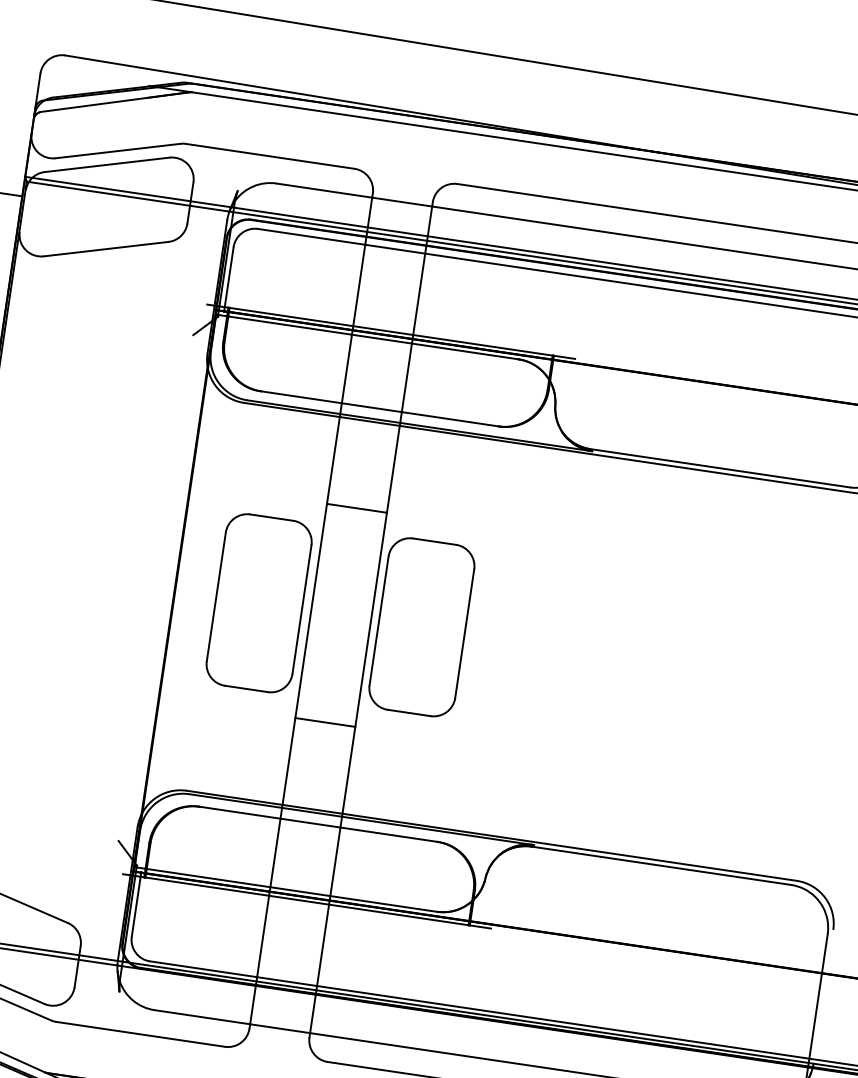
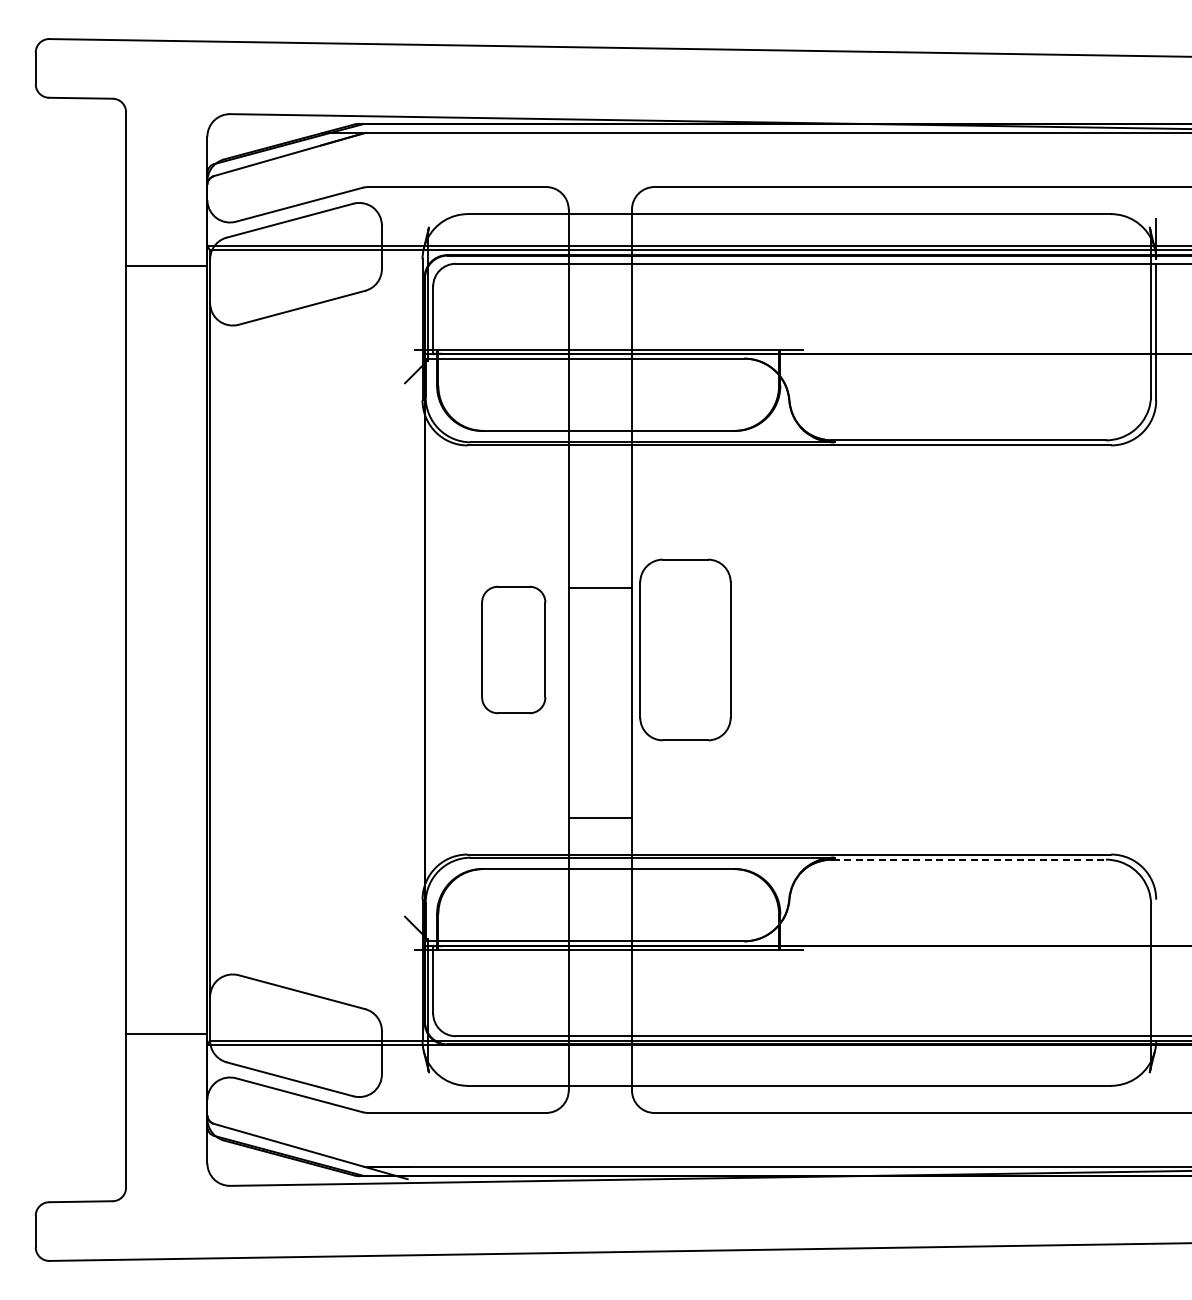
line: (356, 508) -> (599, 588), moved
part: (258, 602) -> (513, 649), size x0.7
line: (324, 721) -> (599, 817), moved
line: (661, 865) -> (969, 859), solid -> dashed

